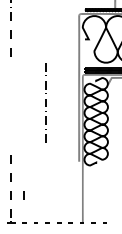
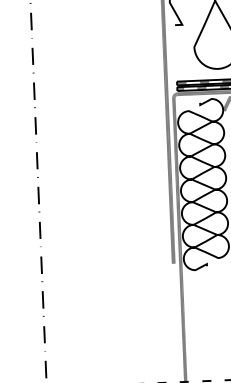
line: (45, 102) -> (35, 159), moved
line: (23, 195) -> (68, 334), removed

